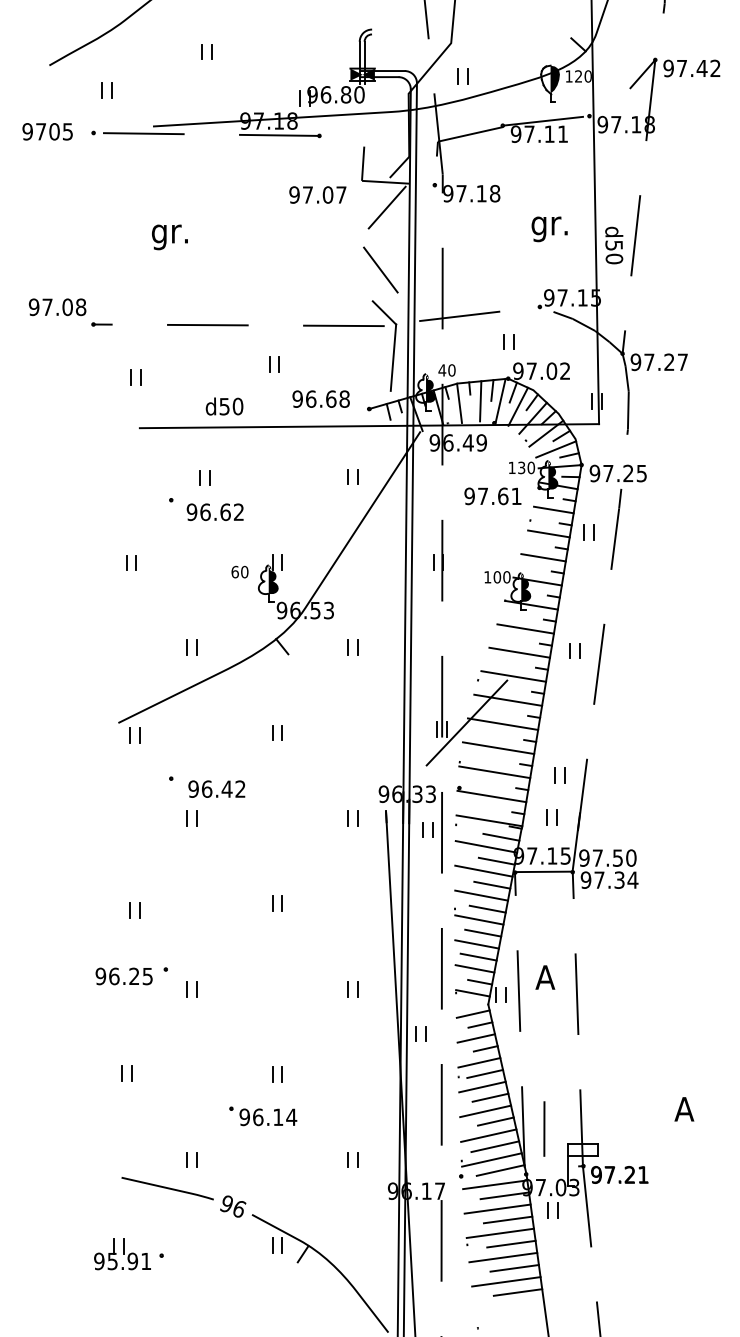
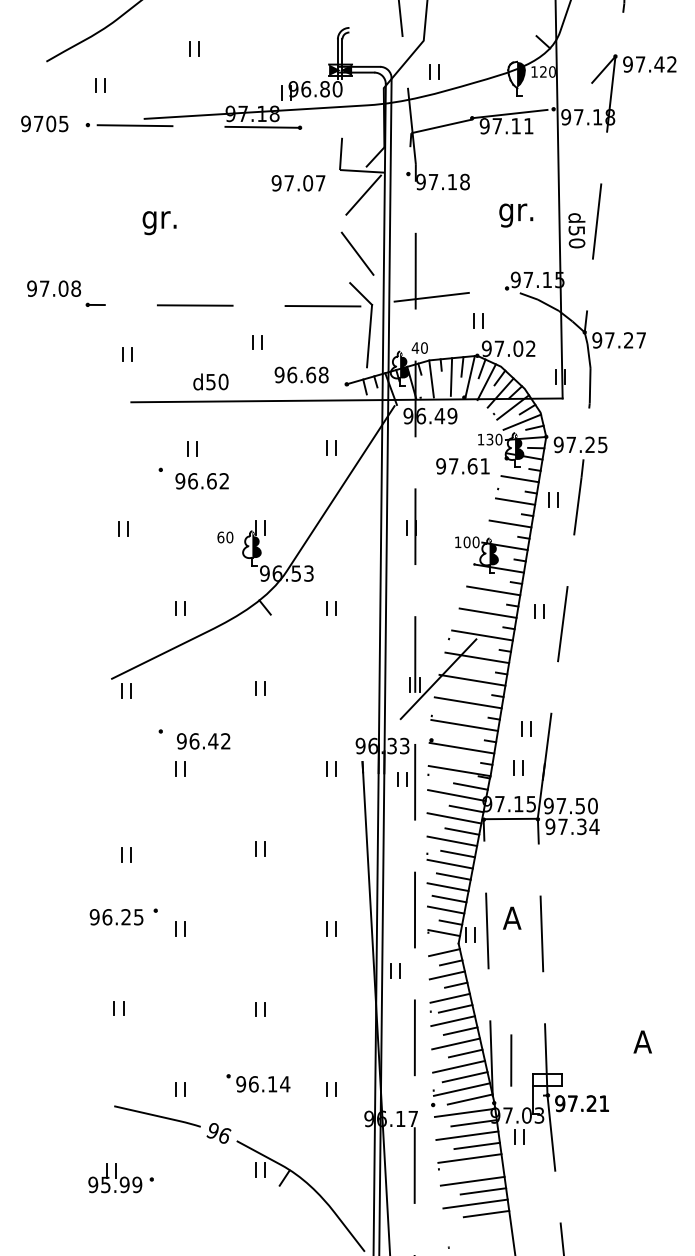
part: (263, 1116) -> (258, 1083), moved
line: (511, 1243) -> (480, 1168), removed
text: (146, 1261) -> (137, 1184), 95.91 -> 95.99

